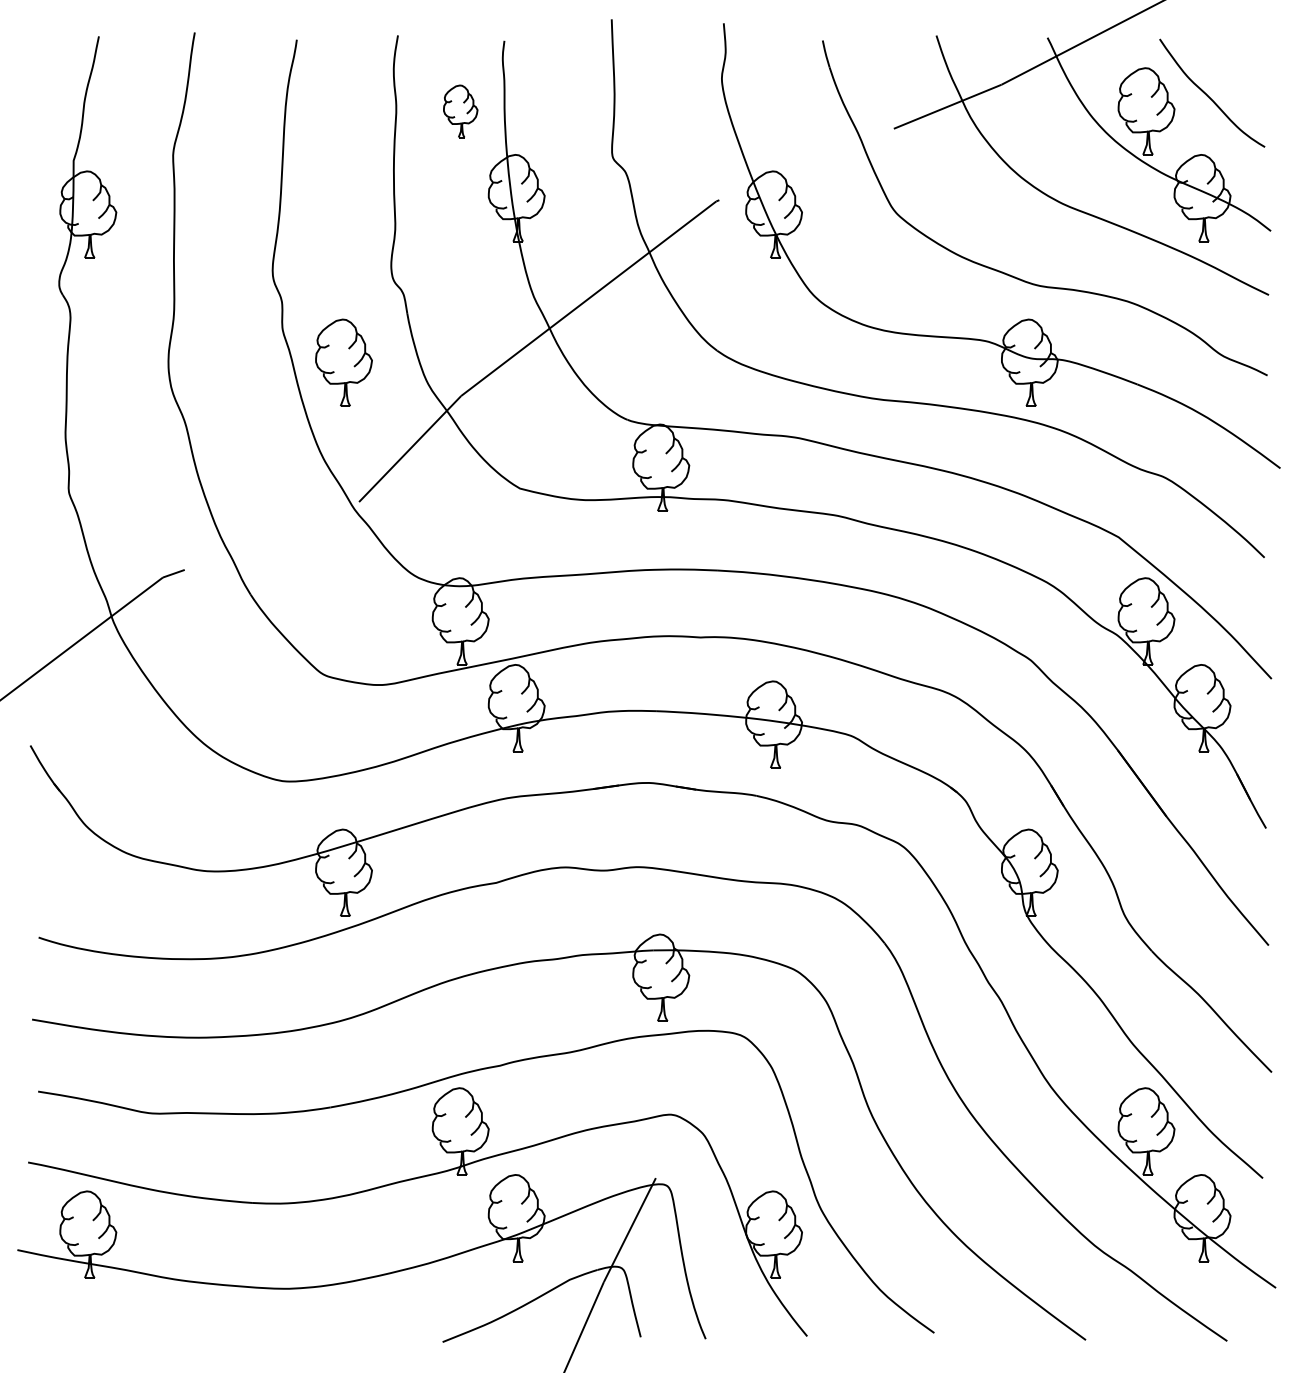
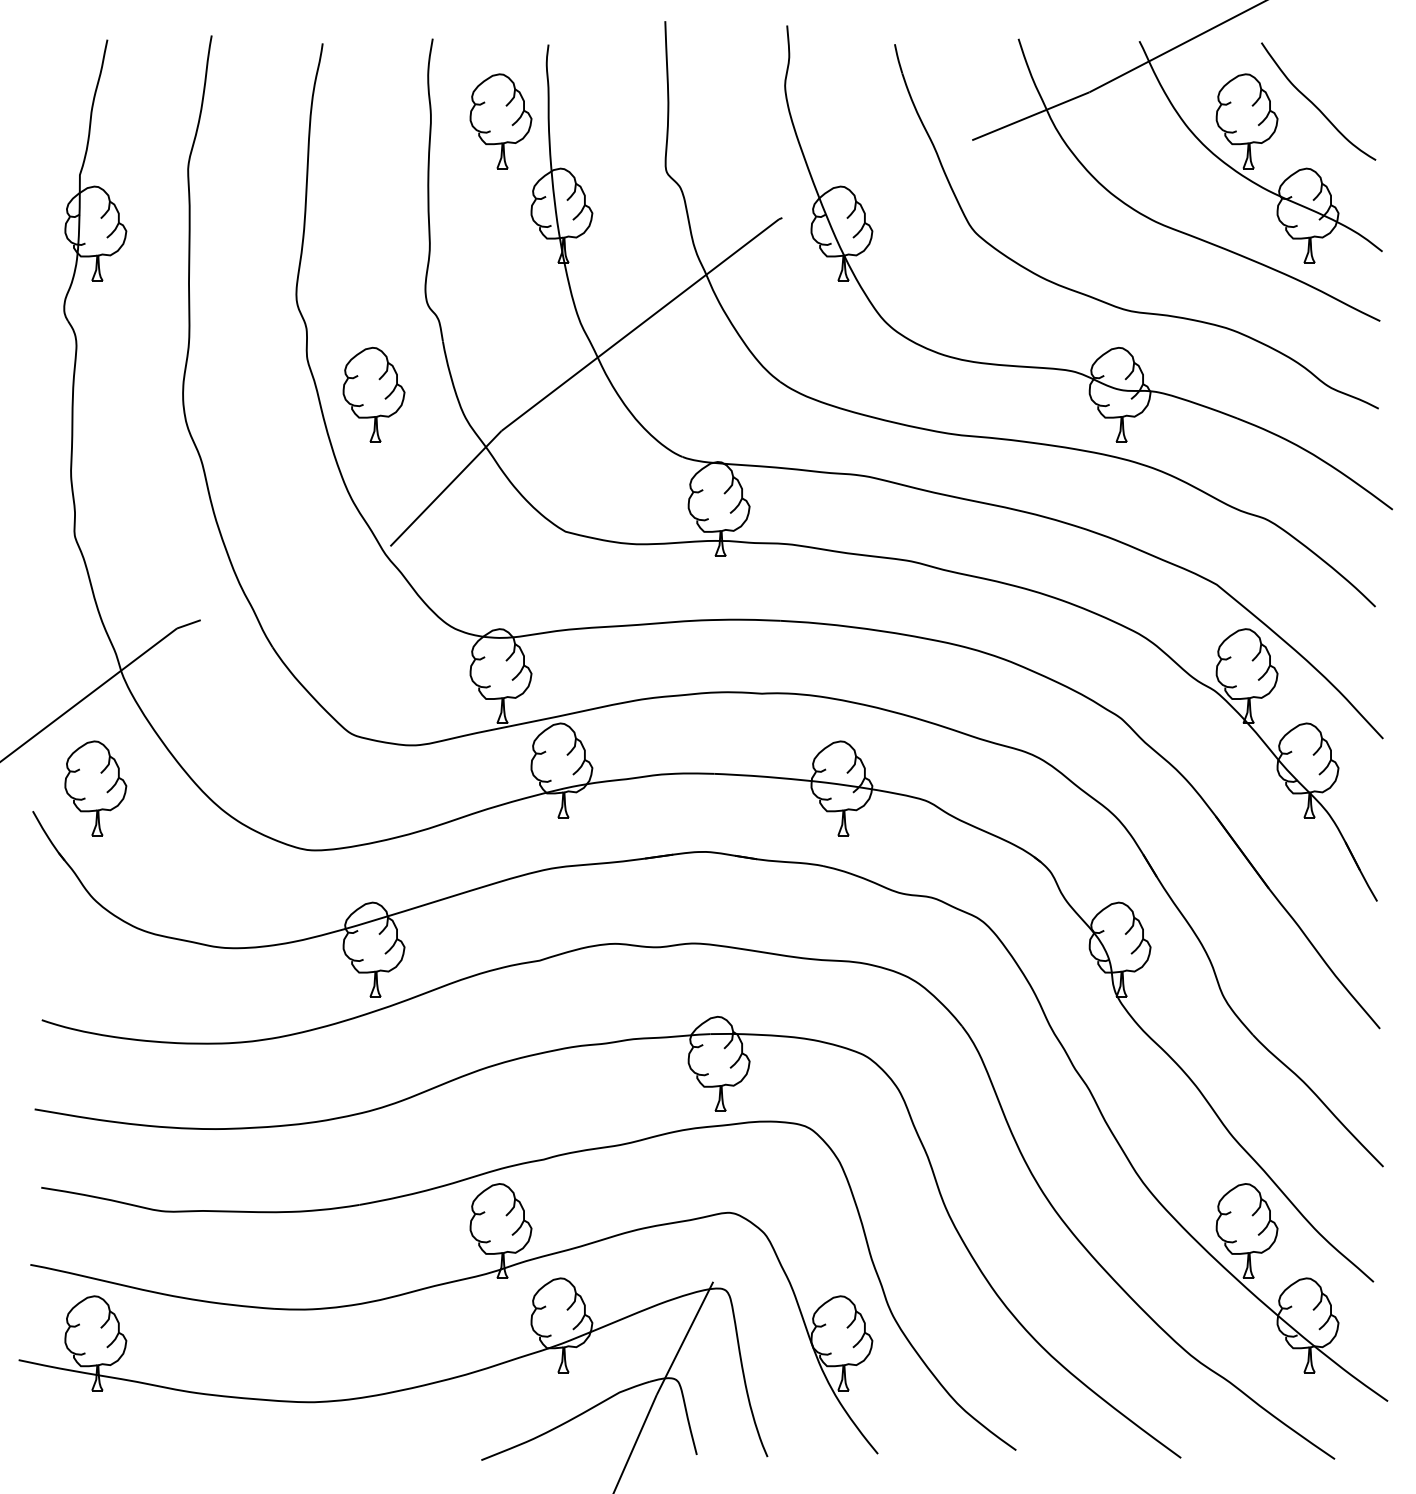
part: (460, 111) -> (500, 121), size x1.67
part: (87, 724) -> (95, 788), added

